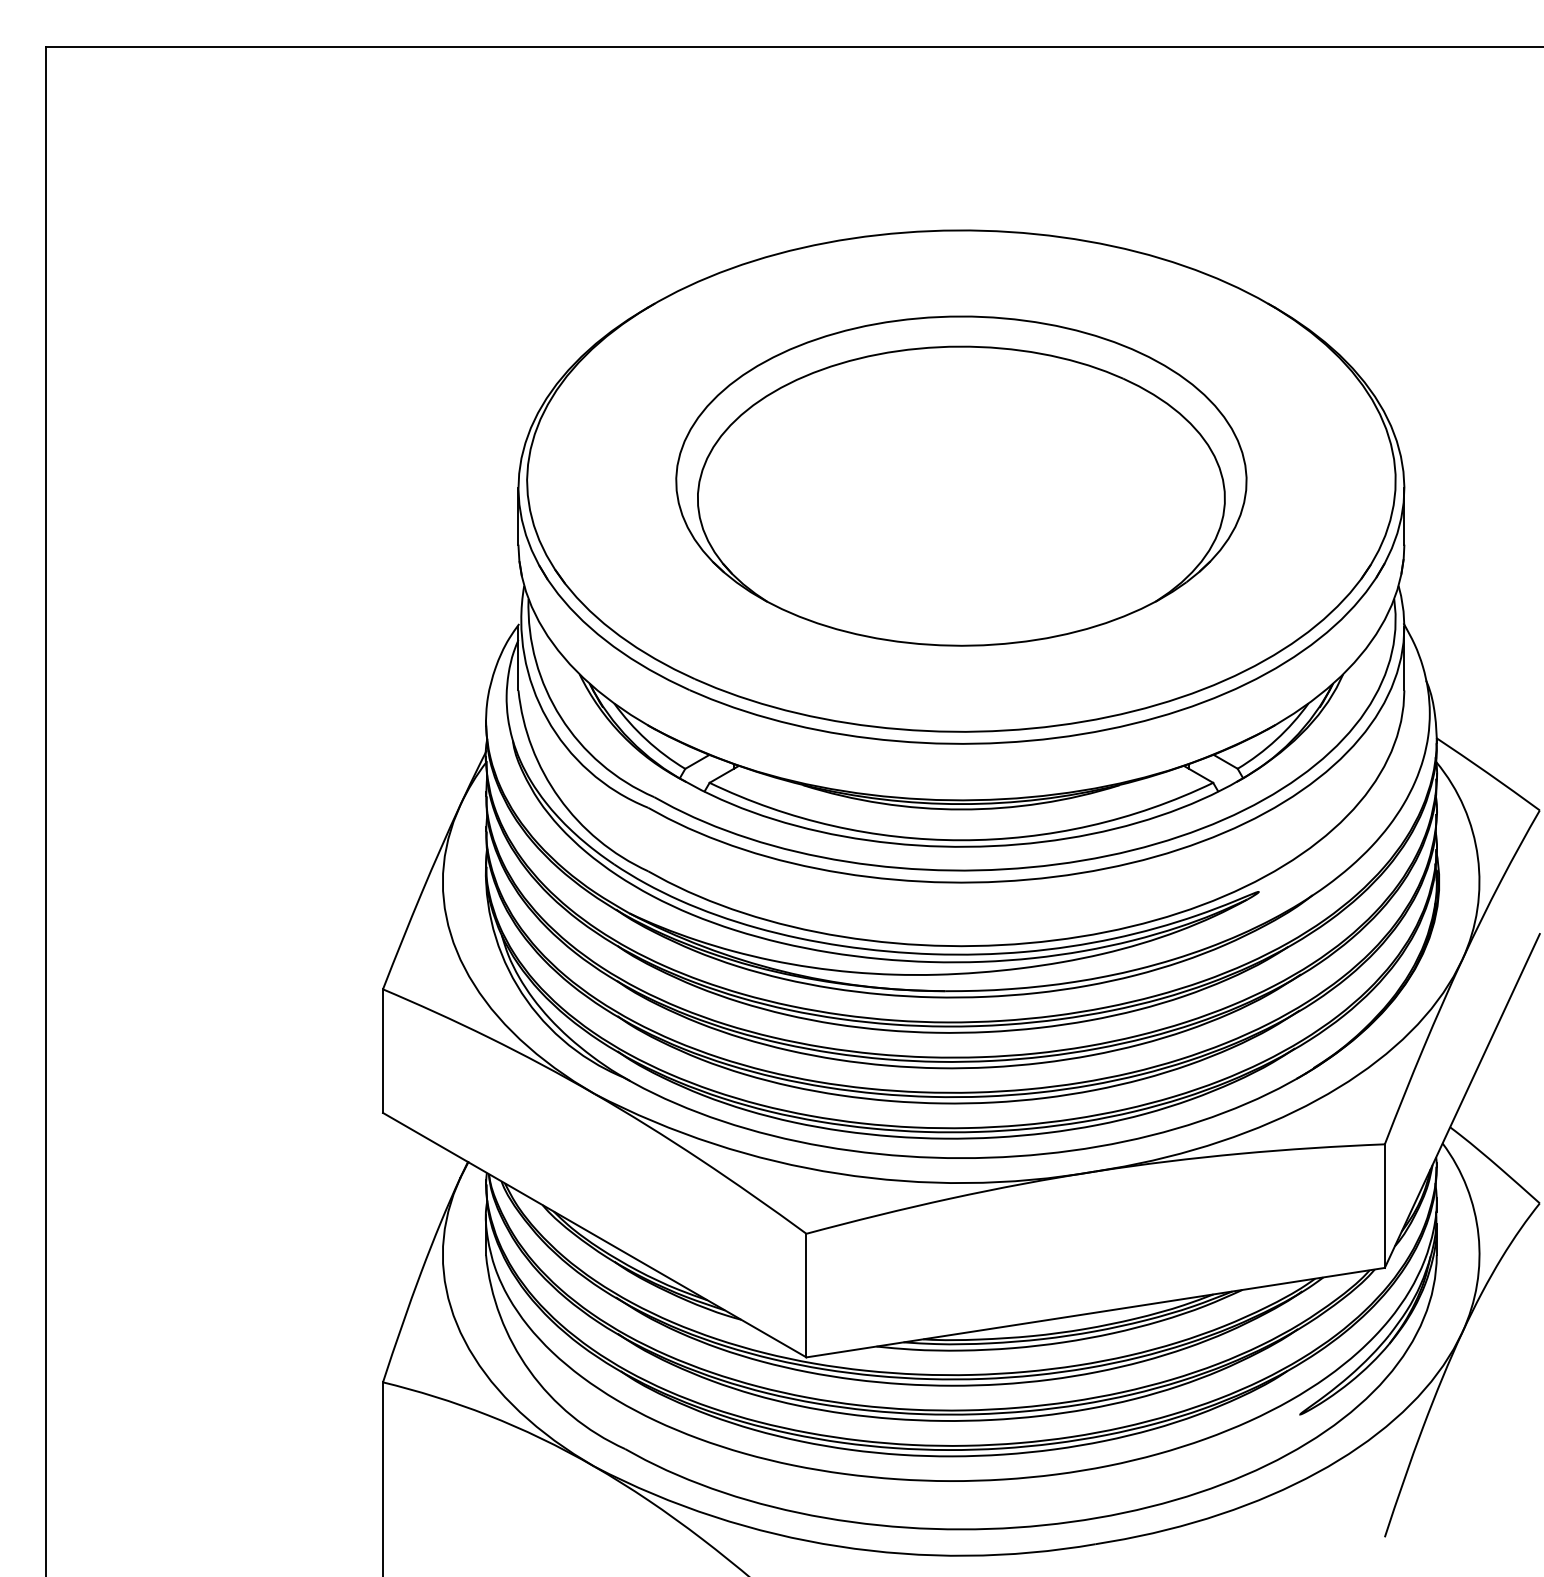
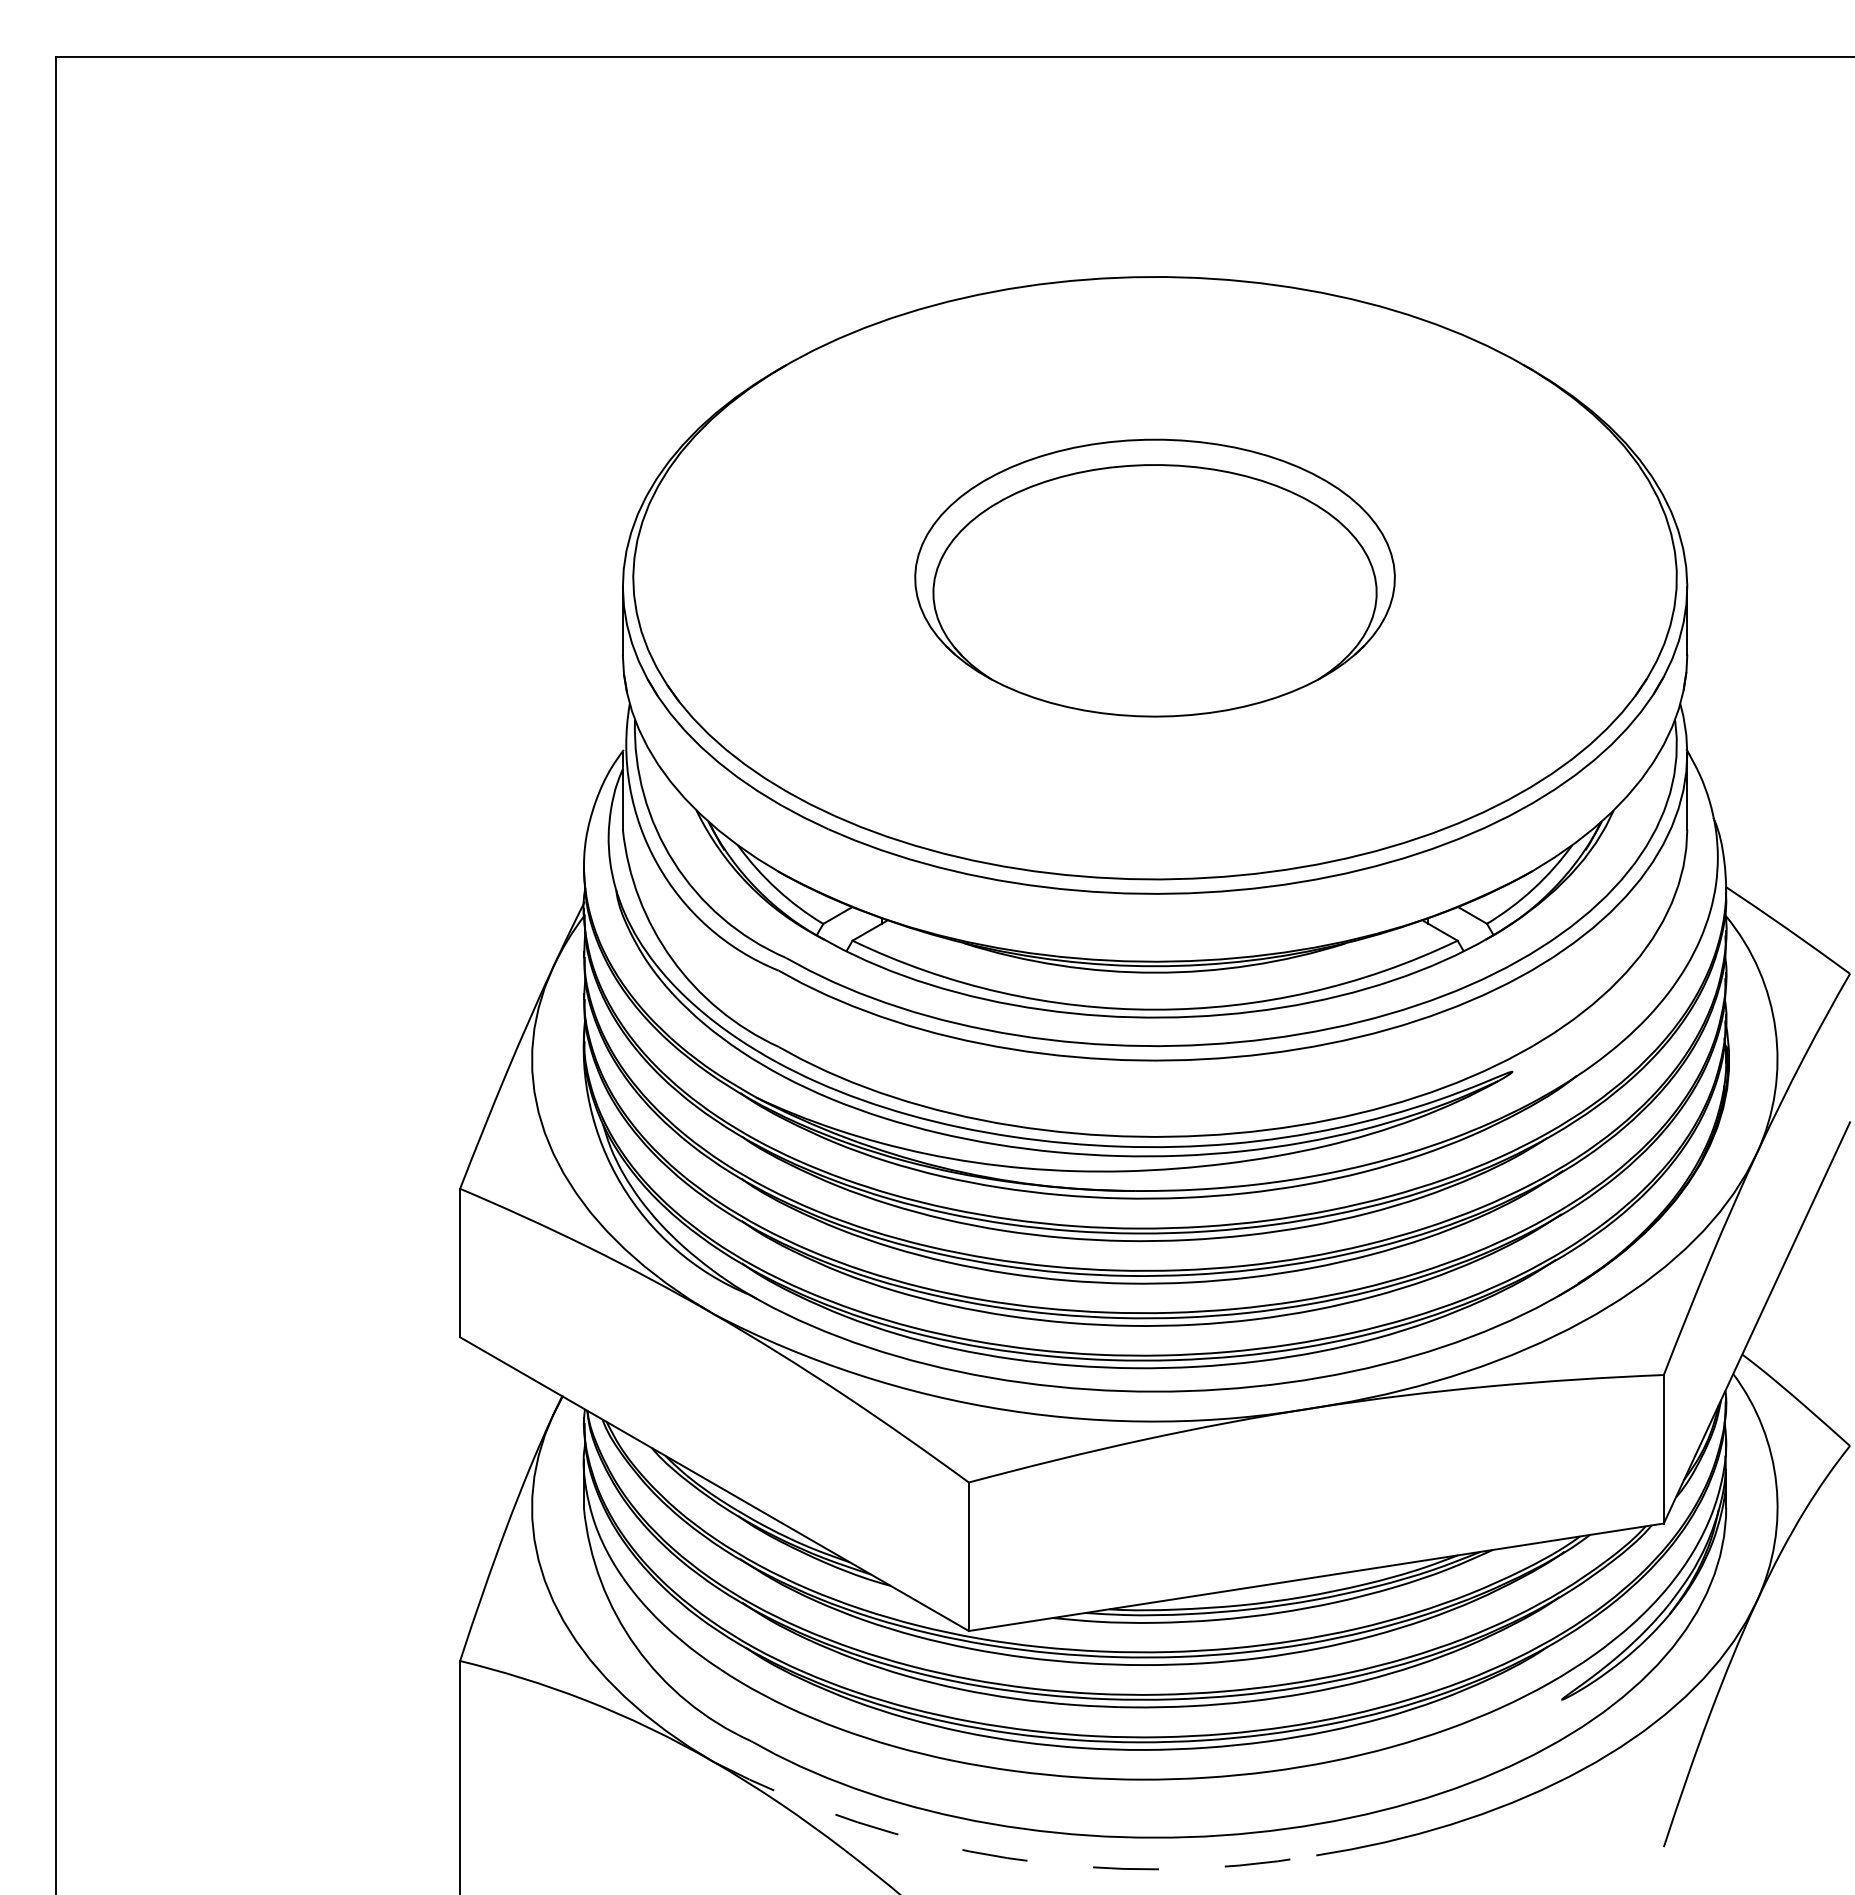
part: (960, 480) -> (1154, 577), size x0.7
arc: (838, 1546) -> (1007, 1858), solid -> dashed

